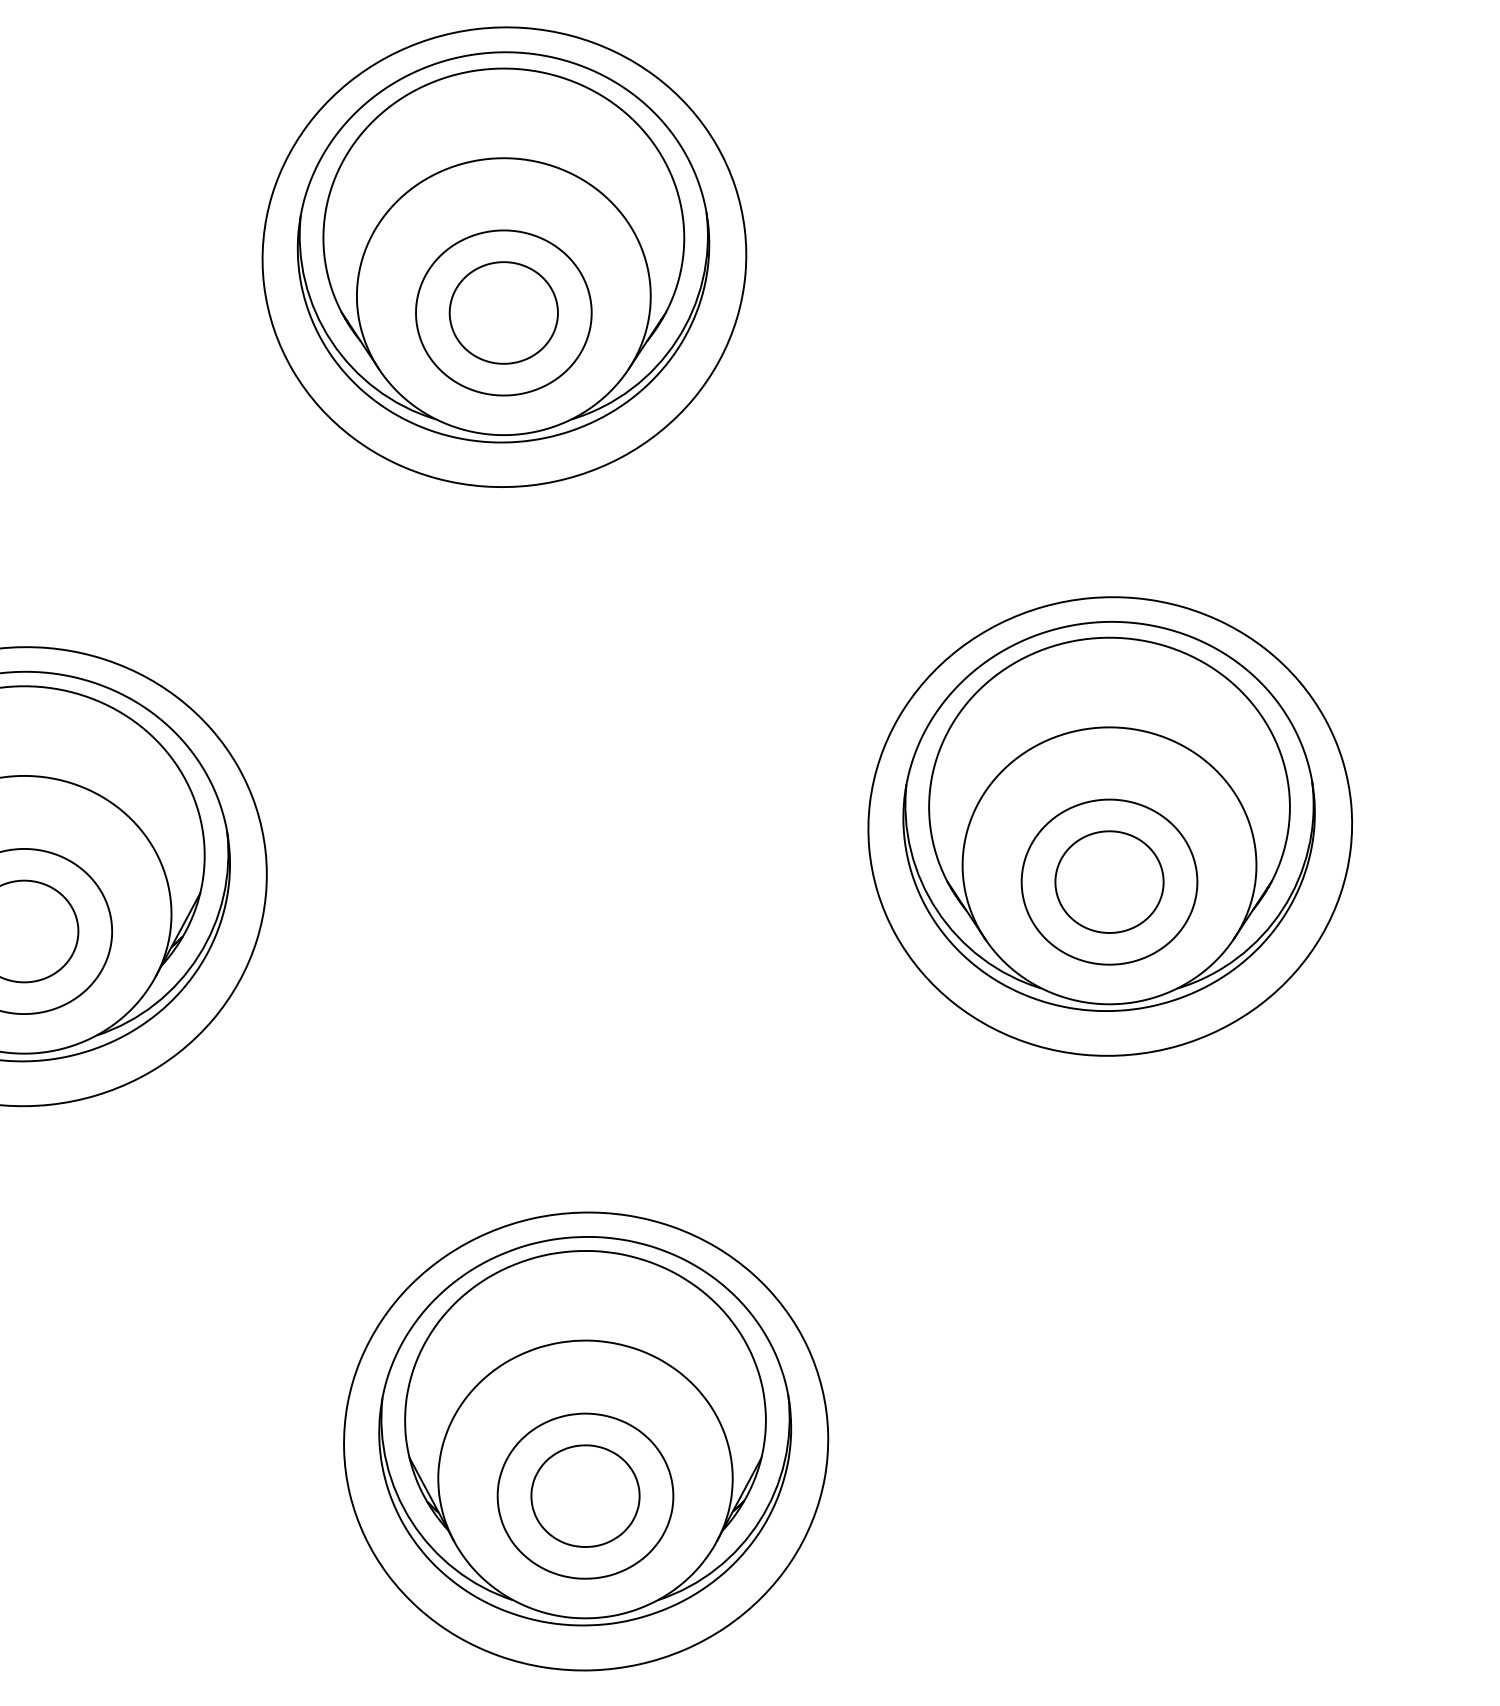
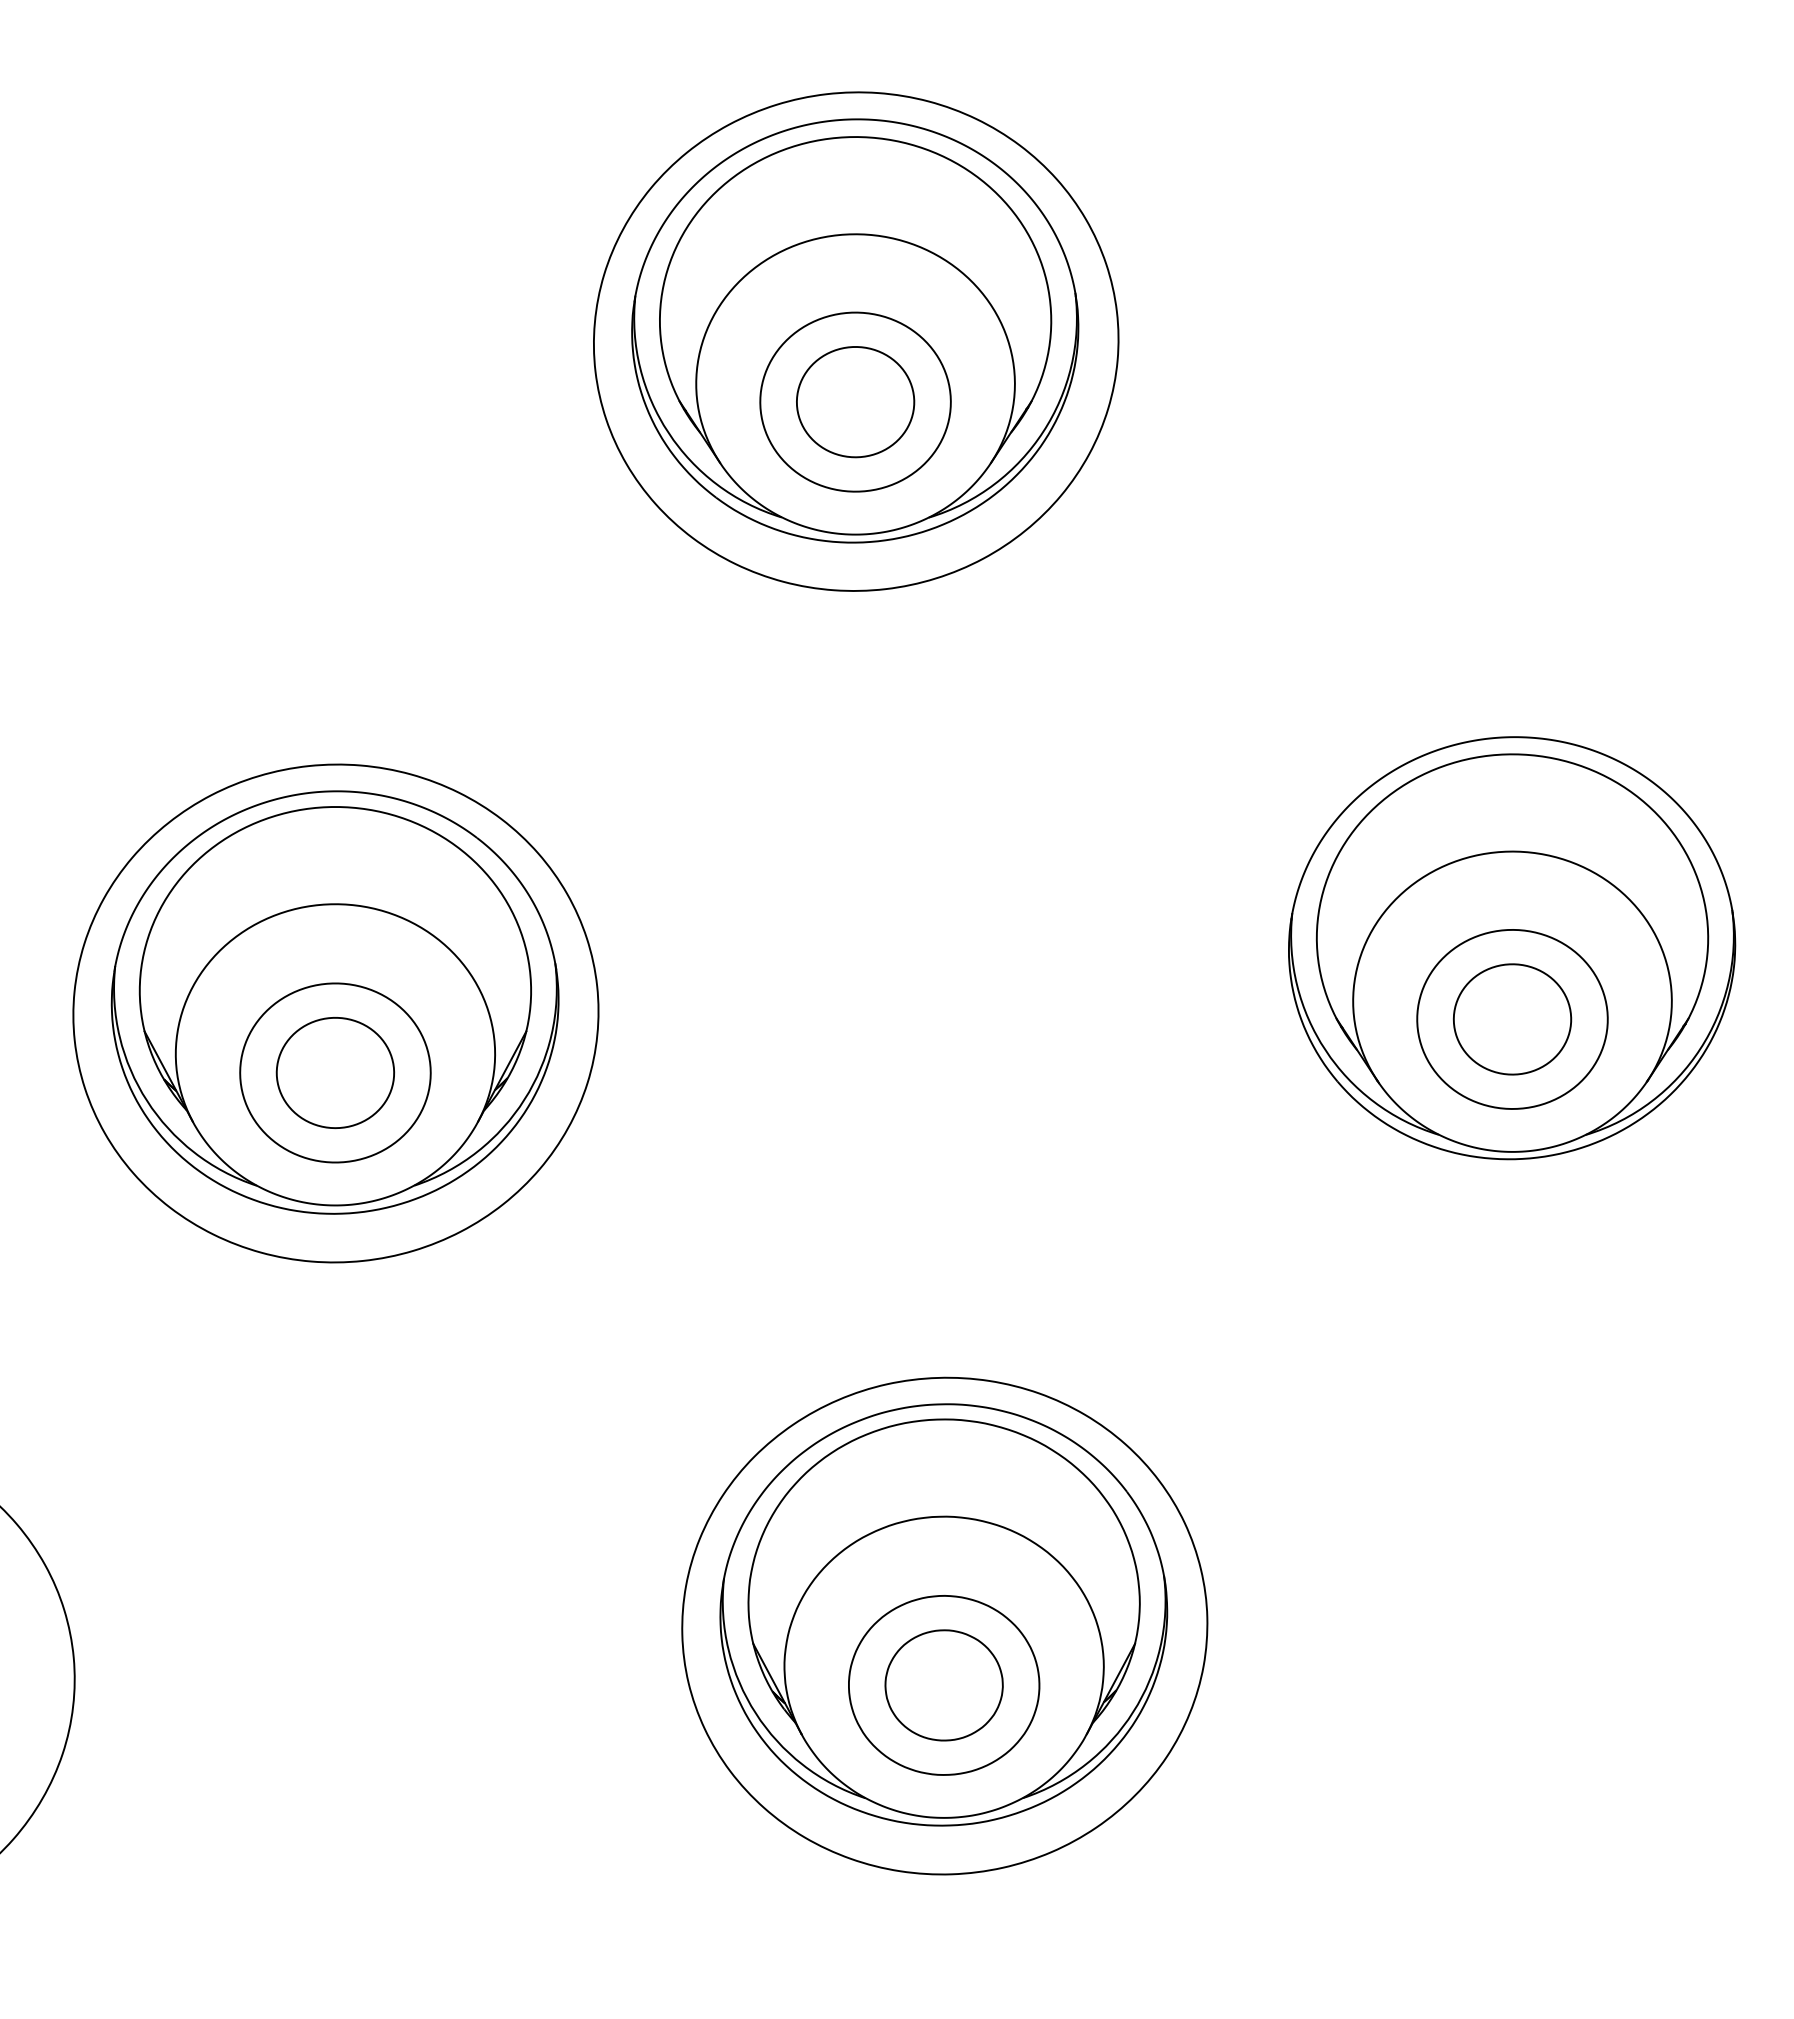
part: (1110, 825) -> (1513, 958), removed

